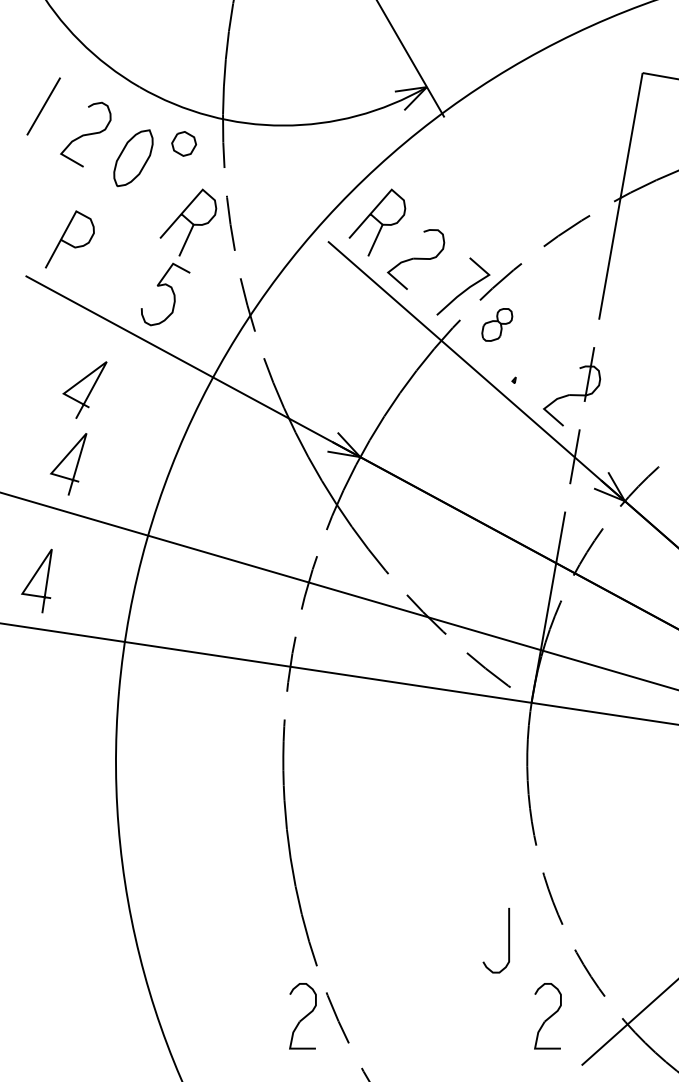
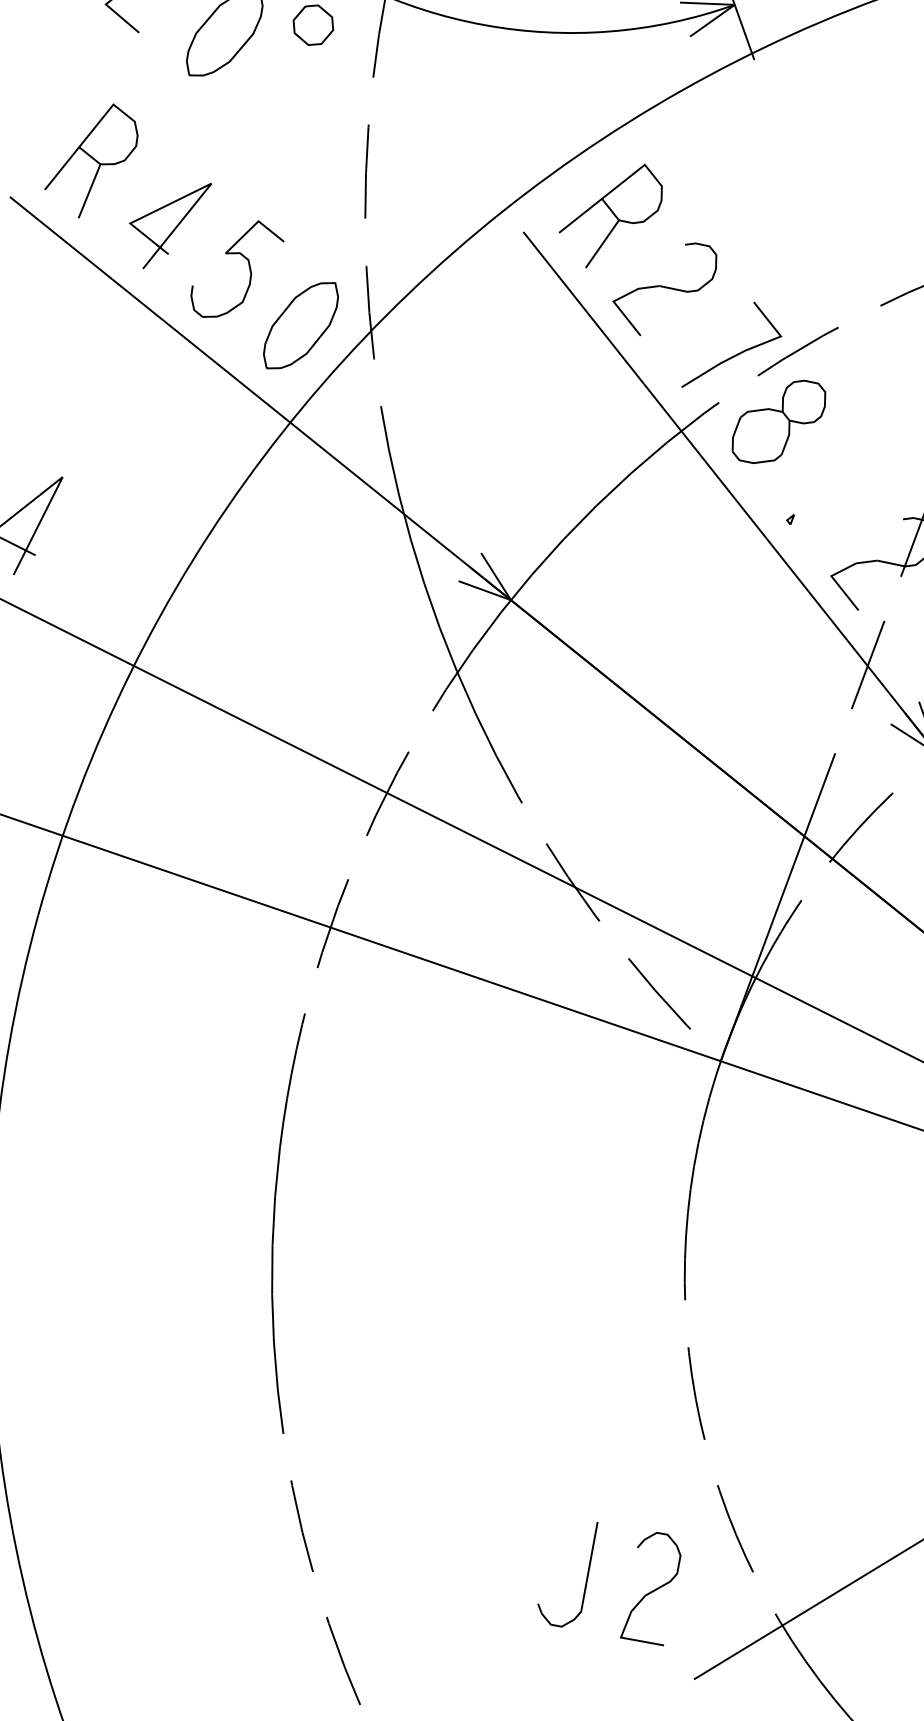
part: (188, 222) -> (296, 157), removed
line: (71, 263) -> (89, 189), added
part: (208, 319) -> (300, 324), added
part: (497, 324) -> (779, 421), size x1.67
line: (89, 391) -> (173, 227), moved
curve: (508, 940) -> (586, 1575), moved
part: (302, 1016) -> (243, 1513), removed

